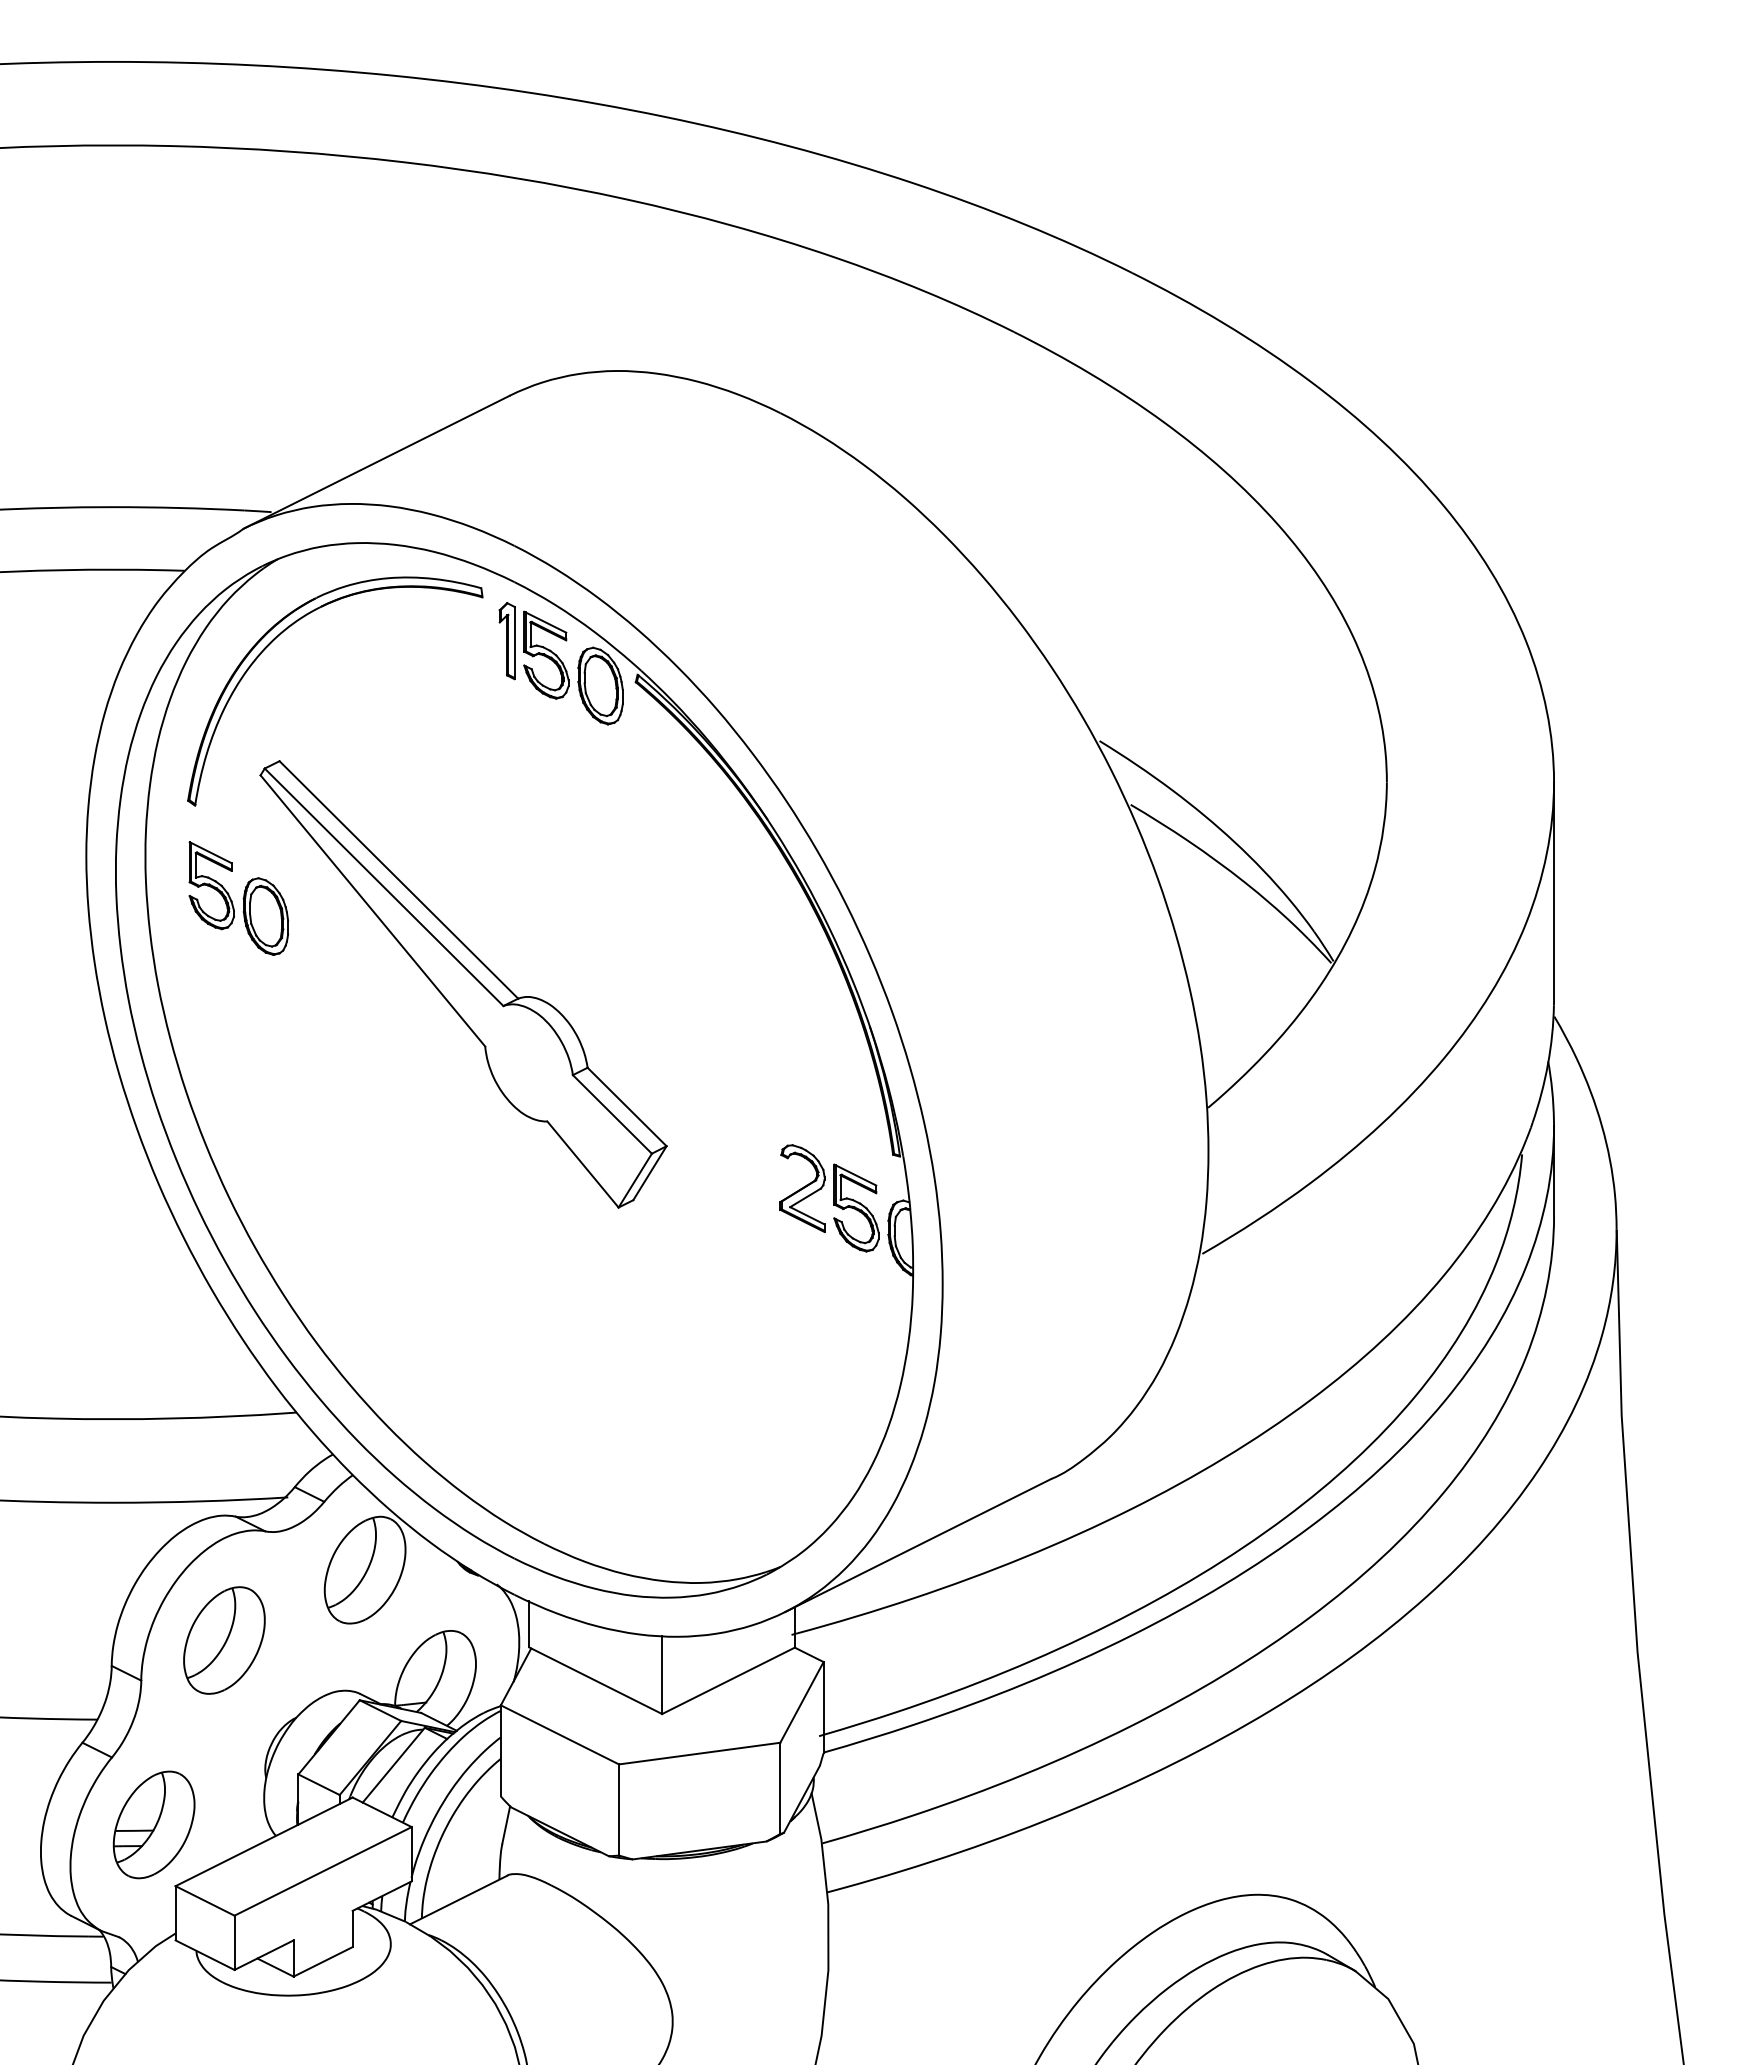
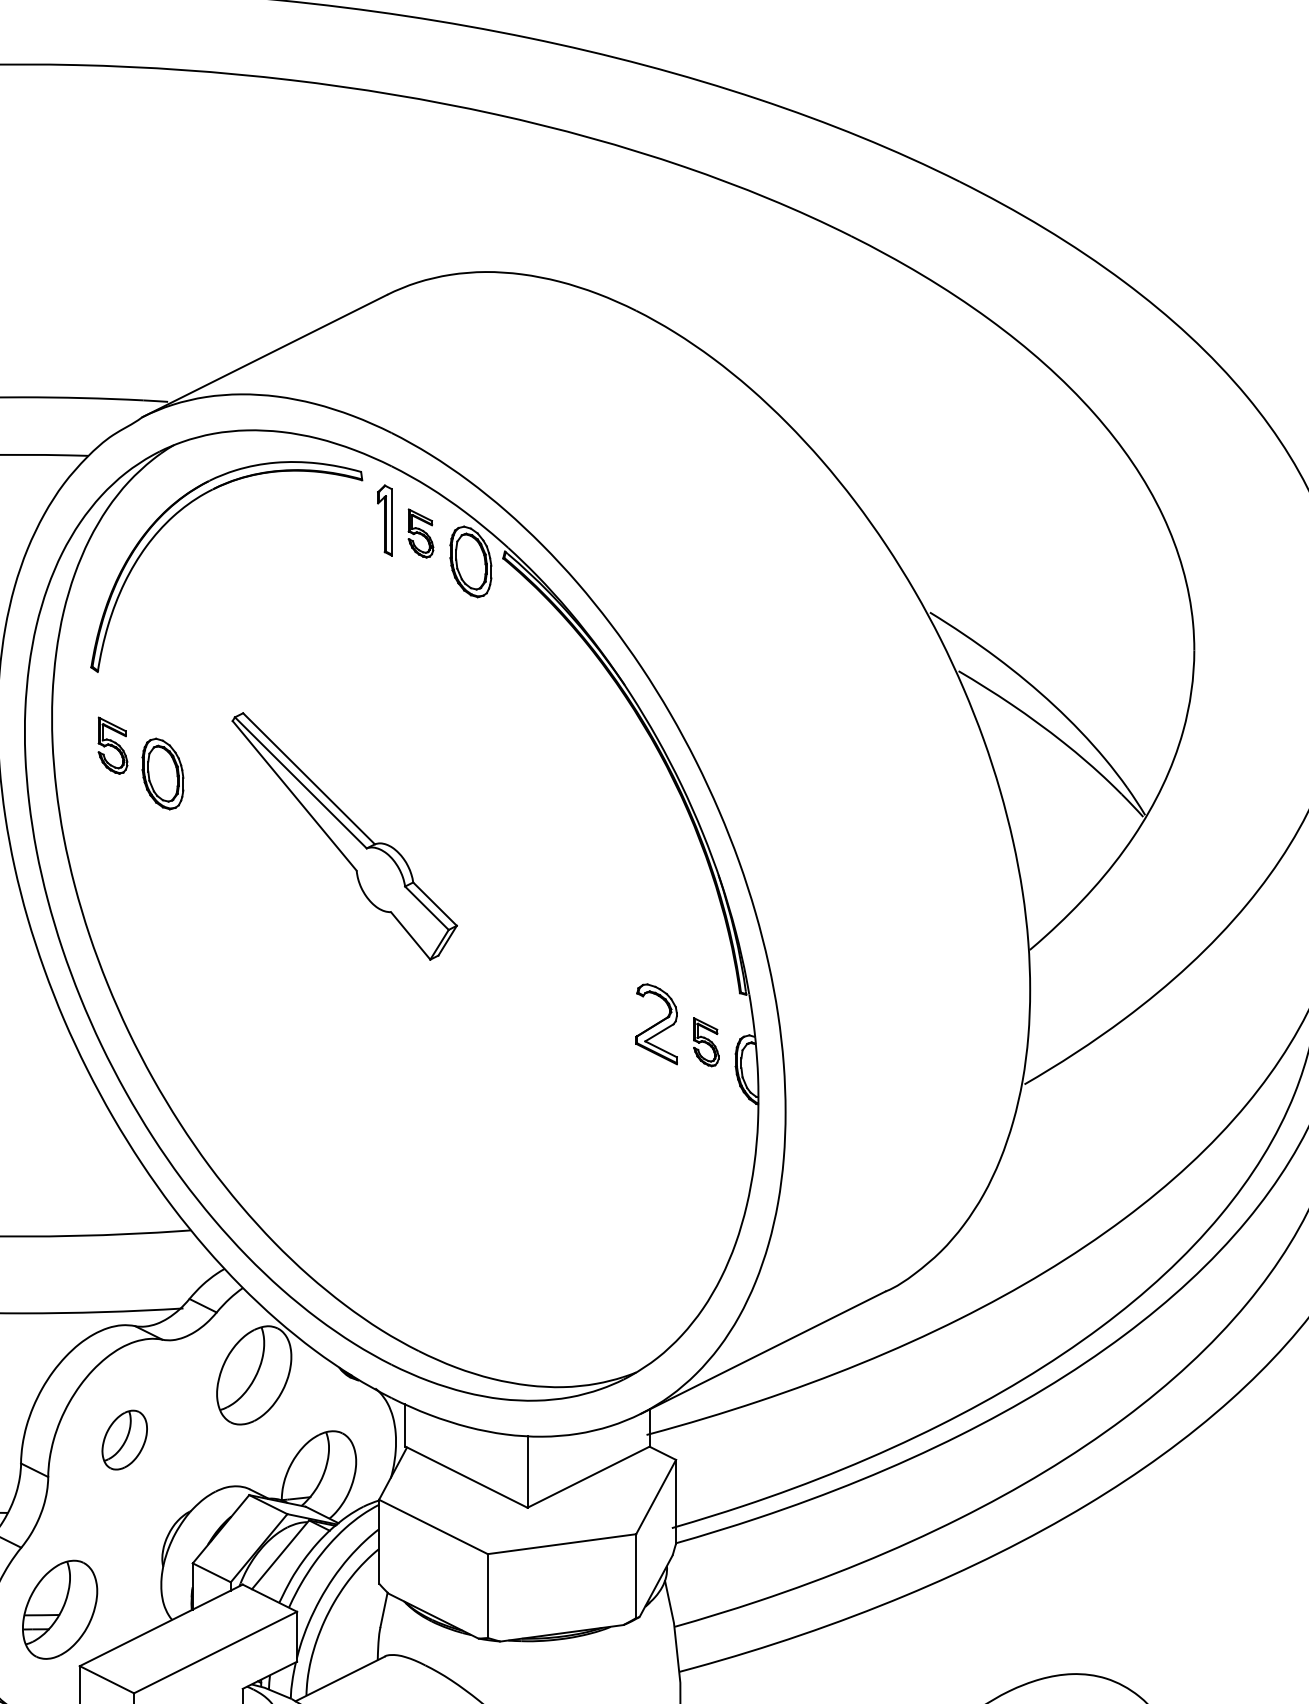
part: (546, 654) -> (421, 532), size x0.6
part: (211, 885) -> (112, 745), size x0.7
part: (463, 984) -> (344, 836), size x0.6
part: (856, 1207) -> (706, 1041), size x0.6
part: (224, 1640) -> (124, 1440), size x0.6

